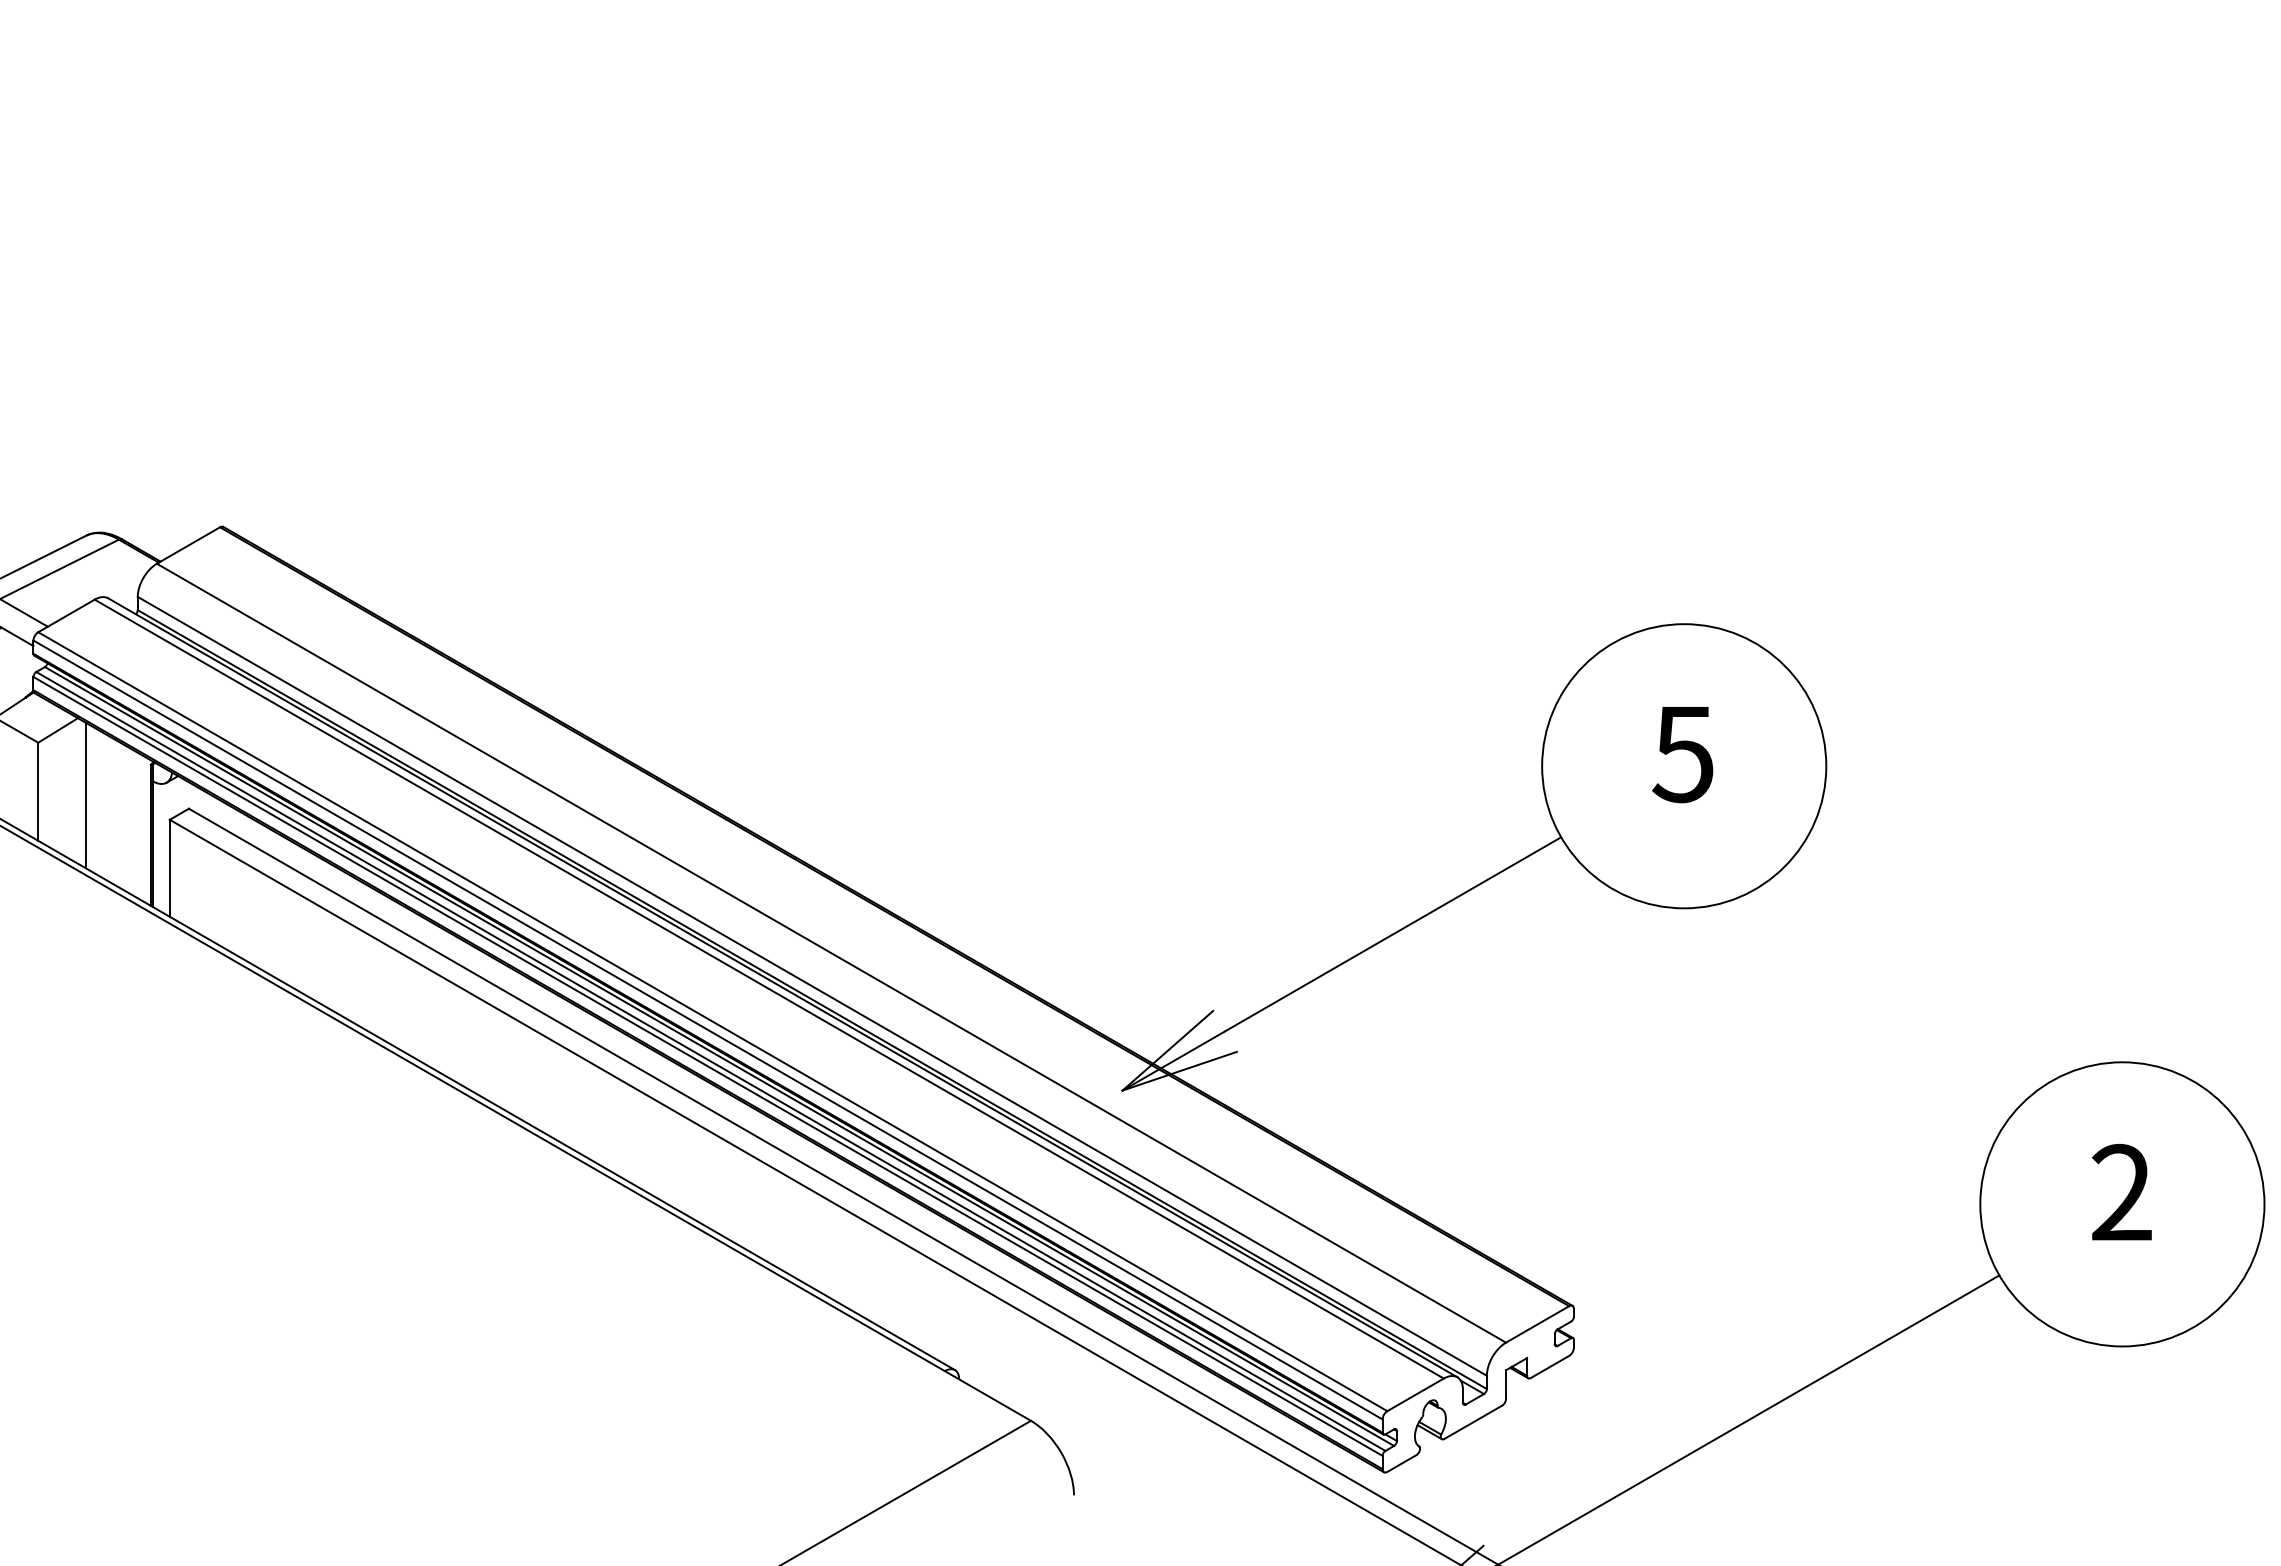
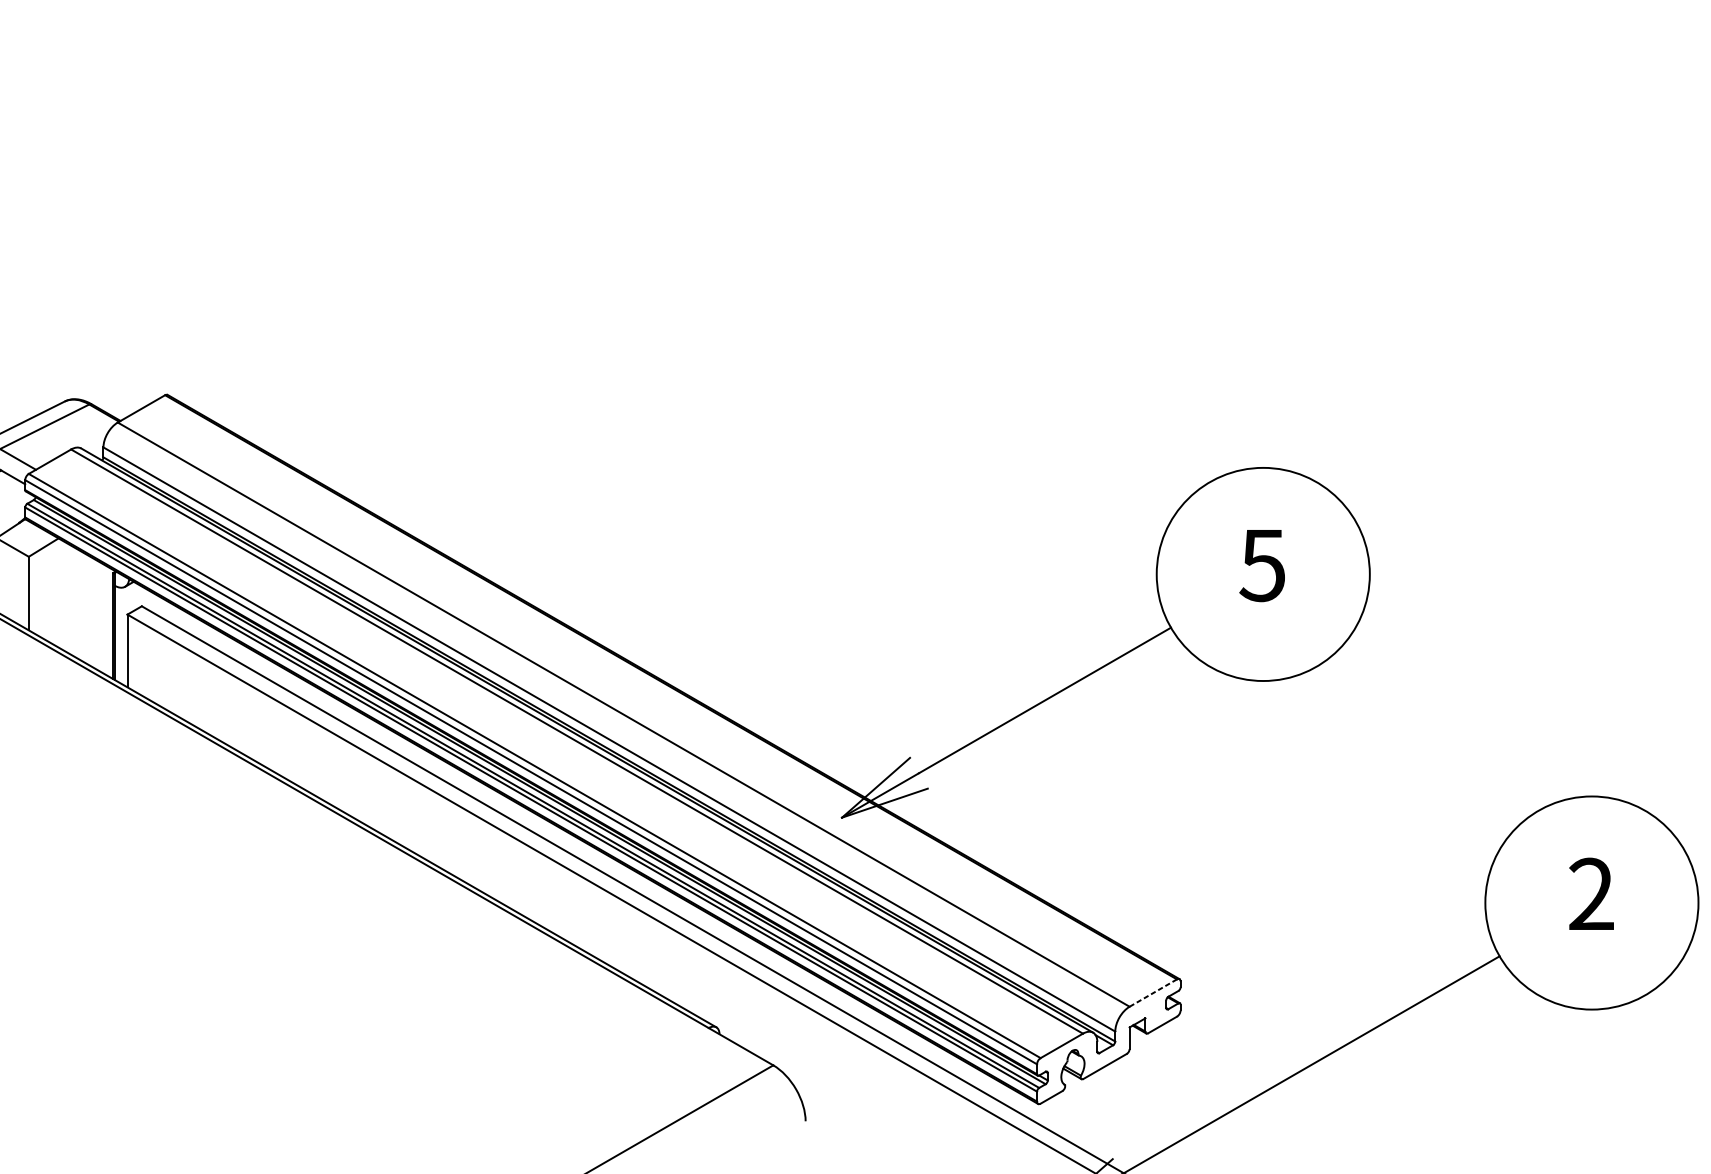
line: (86, 795) -> (65, 596), removed
line: (1538, 1324) -> (1154, 993), solid -> dashed

